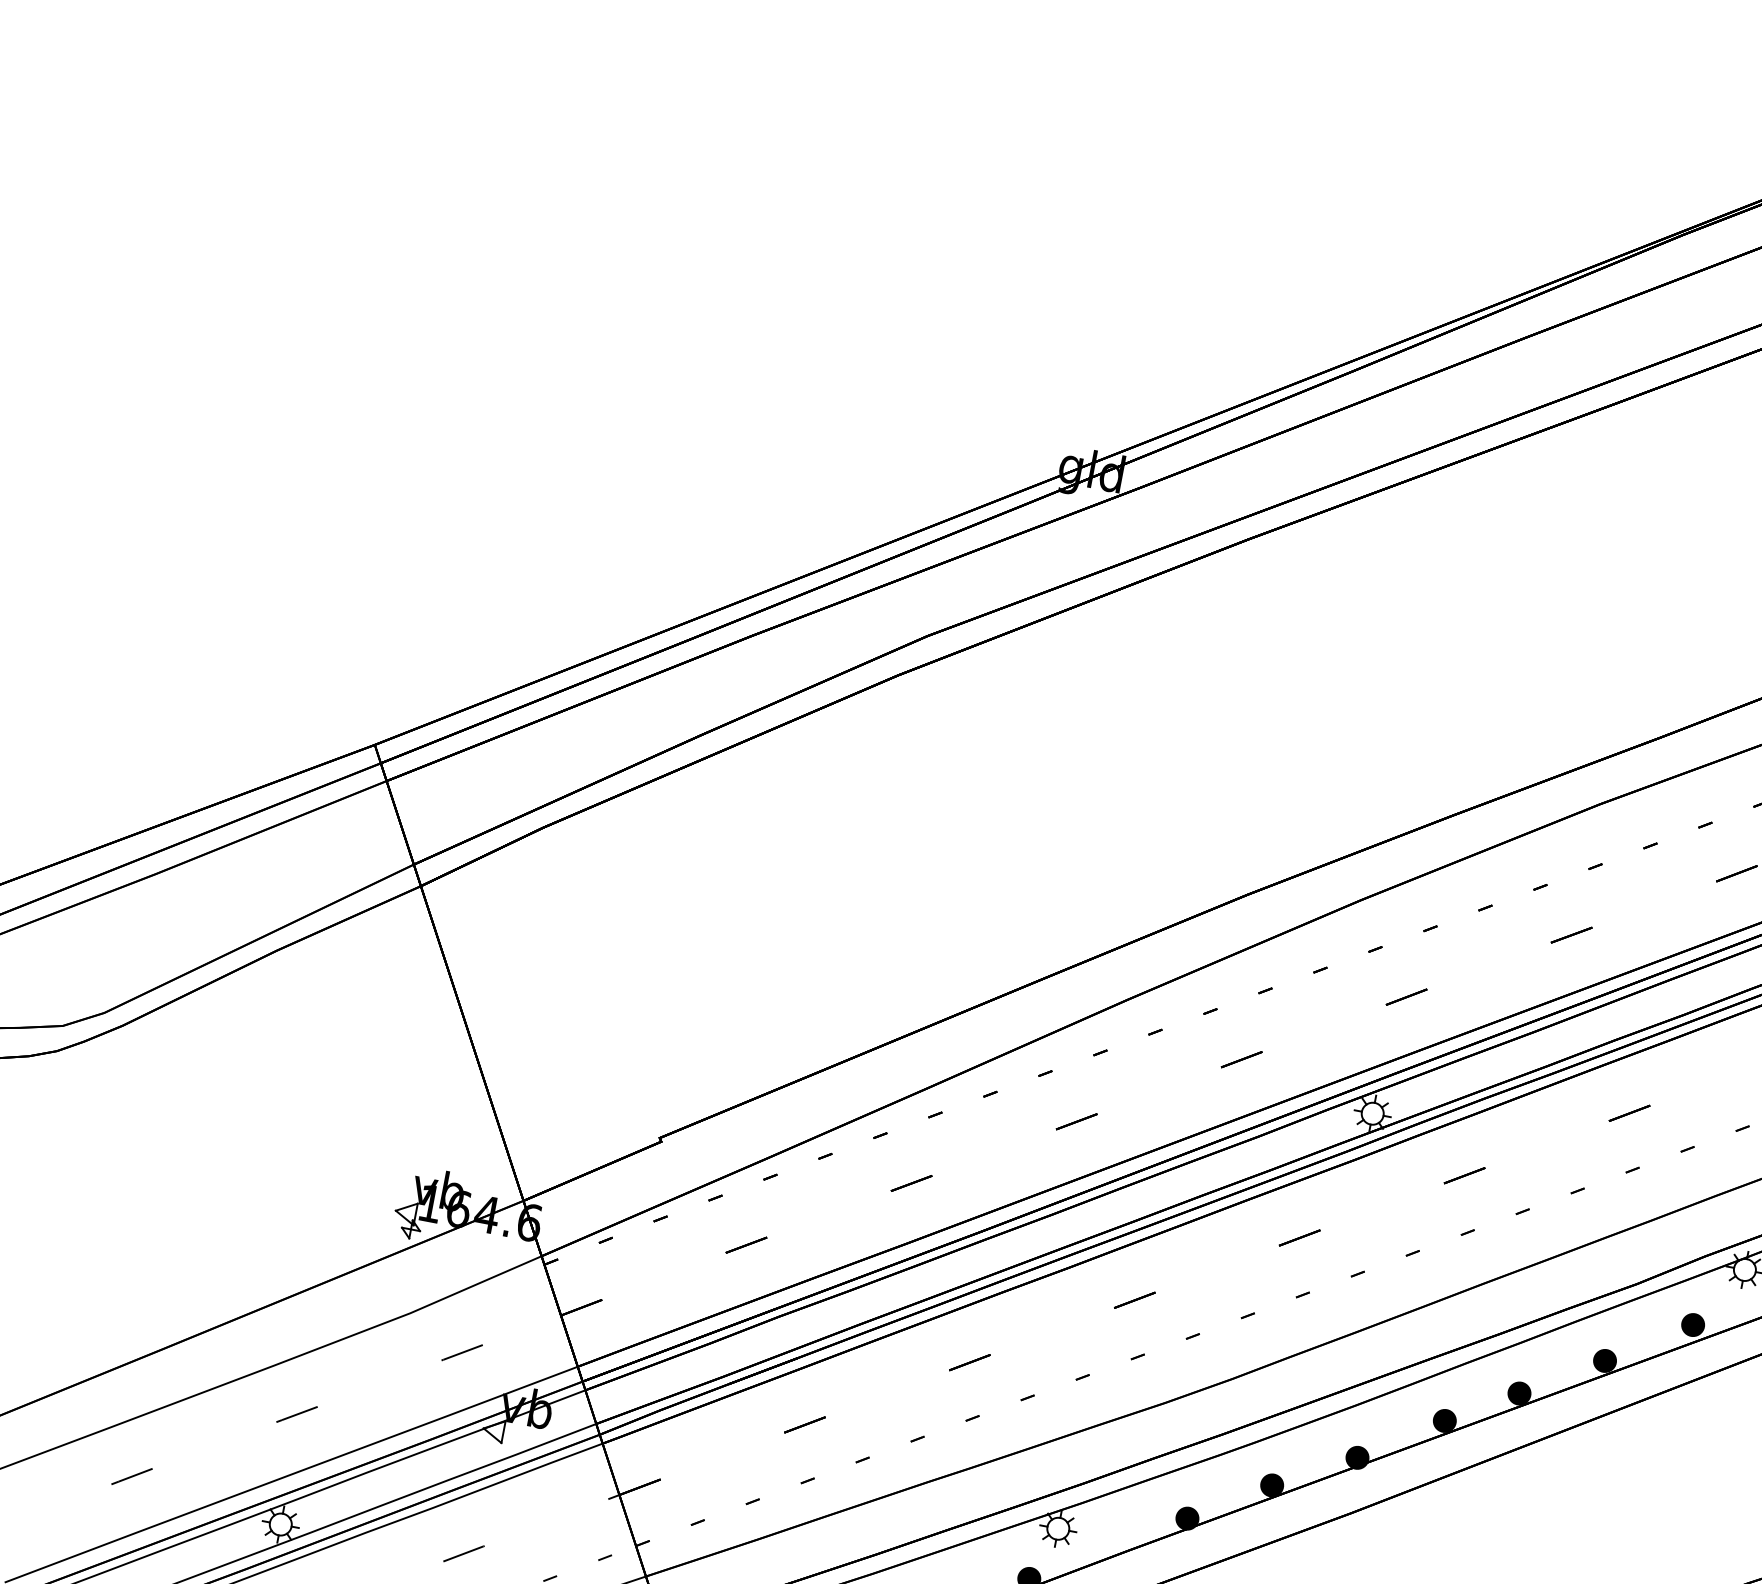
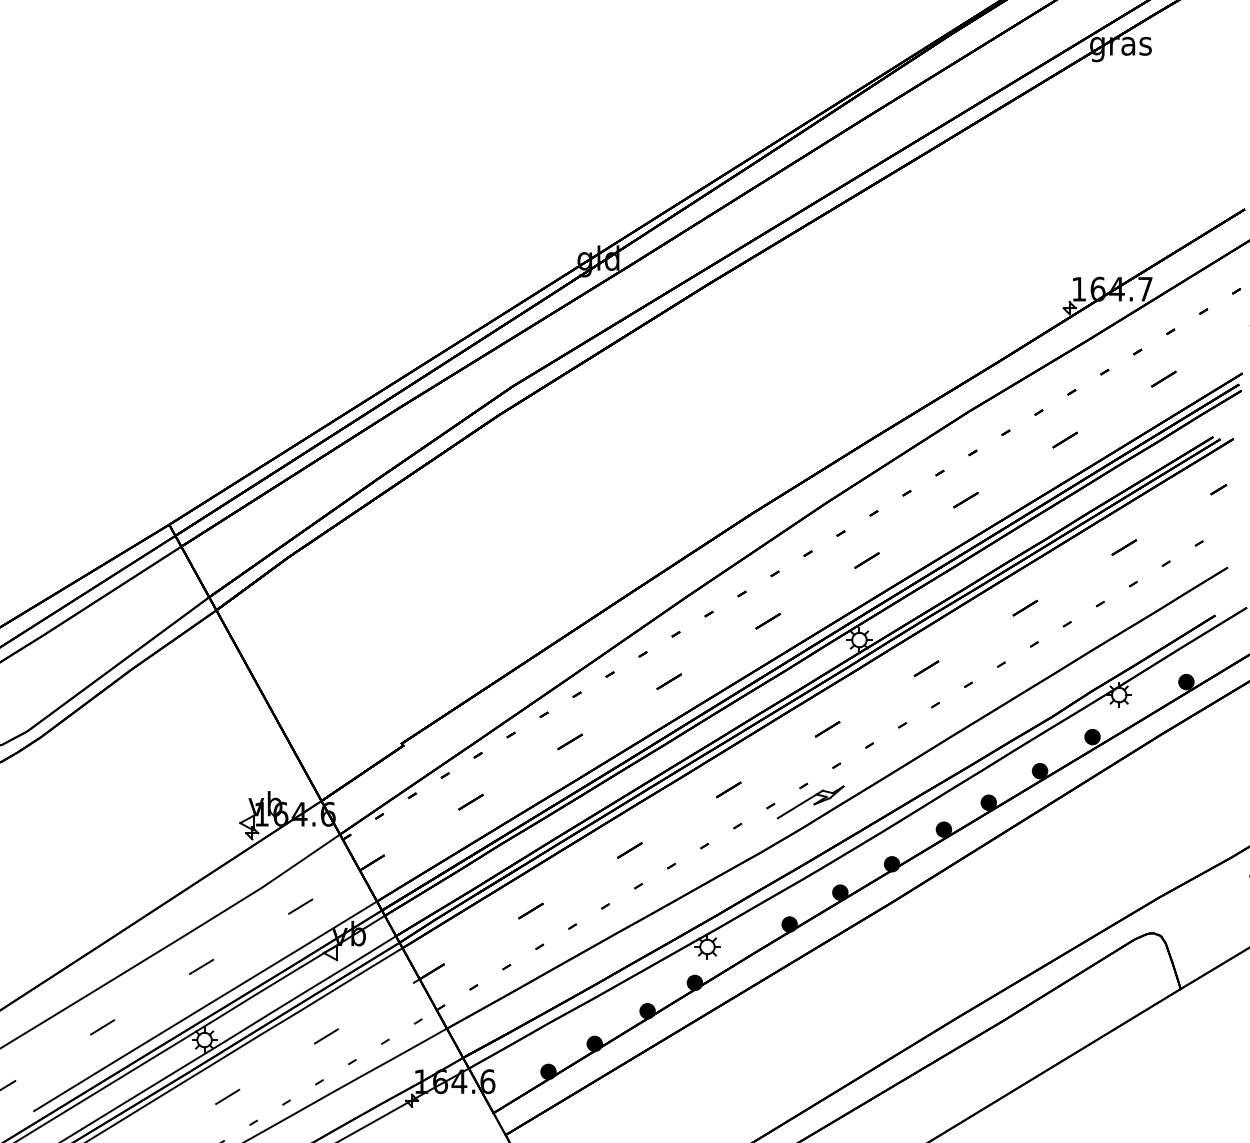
part: (1253, 1342) -> (810, 802), added

